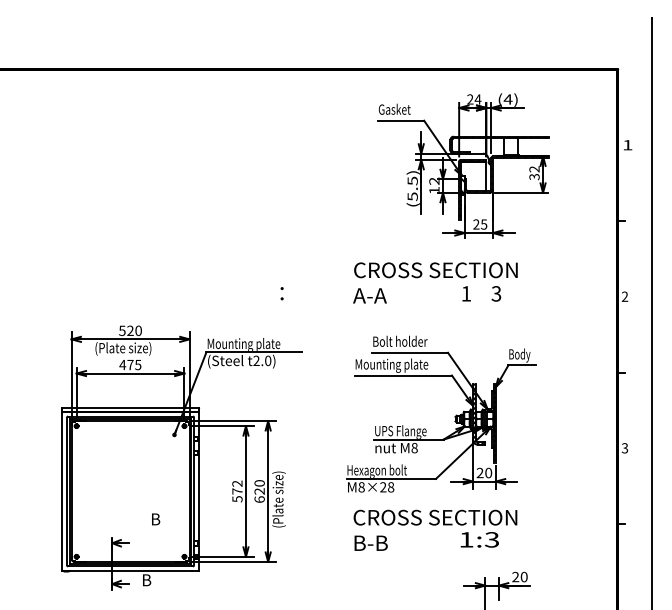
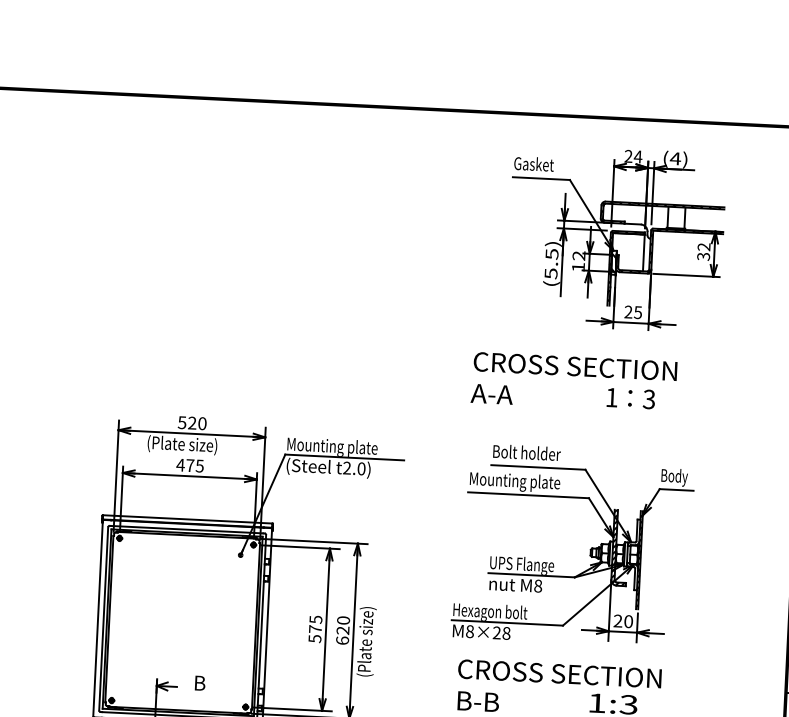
text: (281, 293) -> (629, 398), moved
text: (237, 483) -> (316, 619), 572 -> 575
text: (156, 519) -> (200, 683), moved

